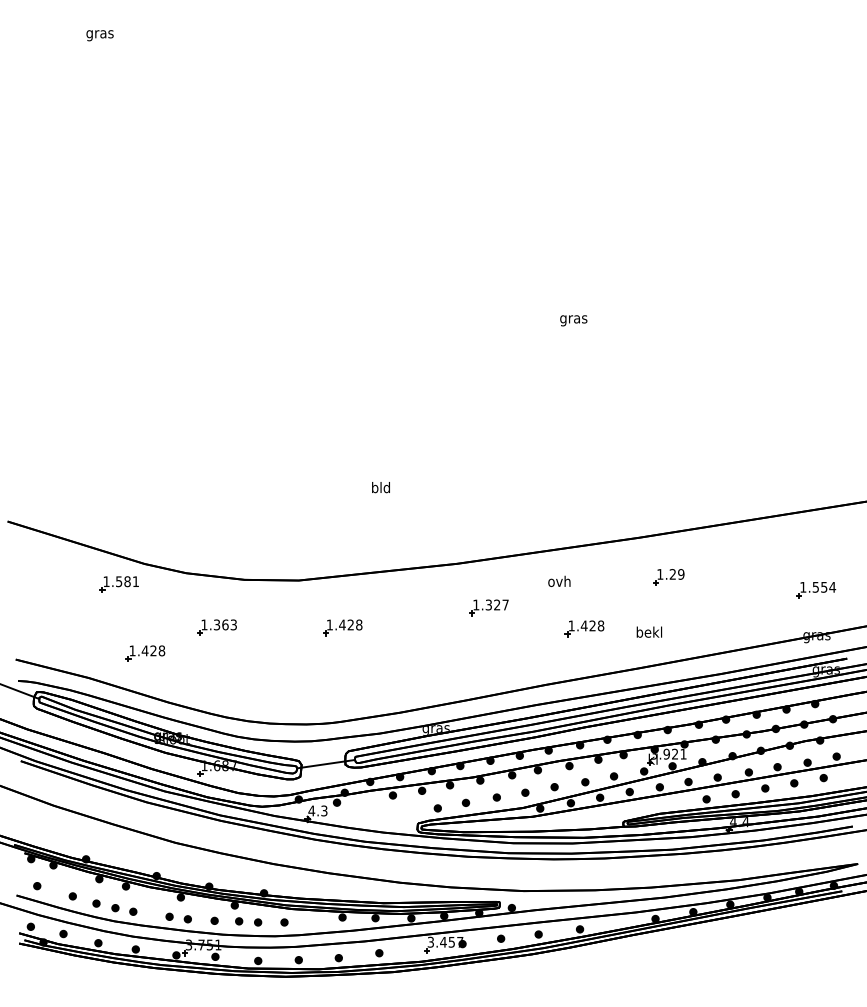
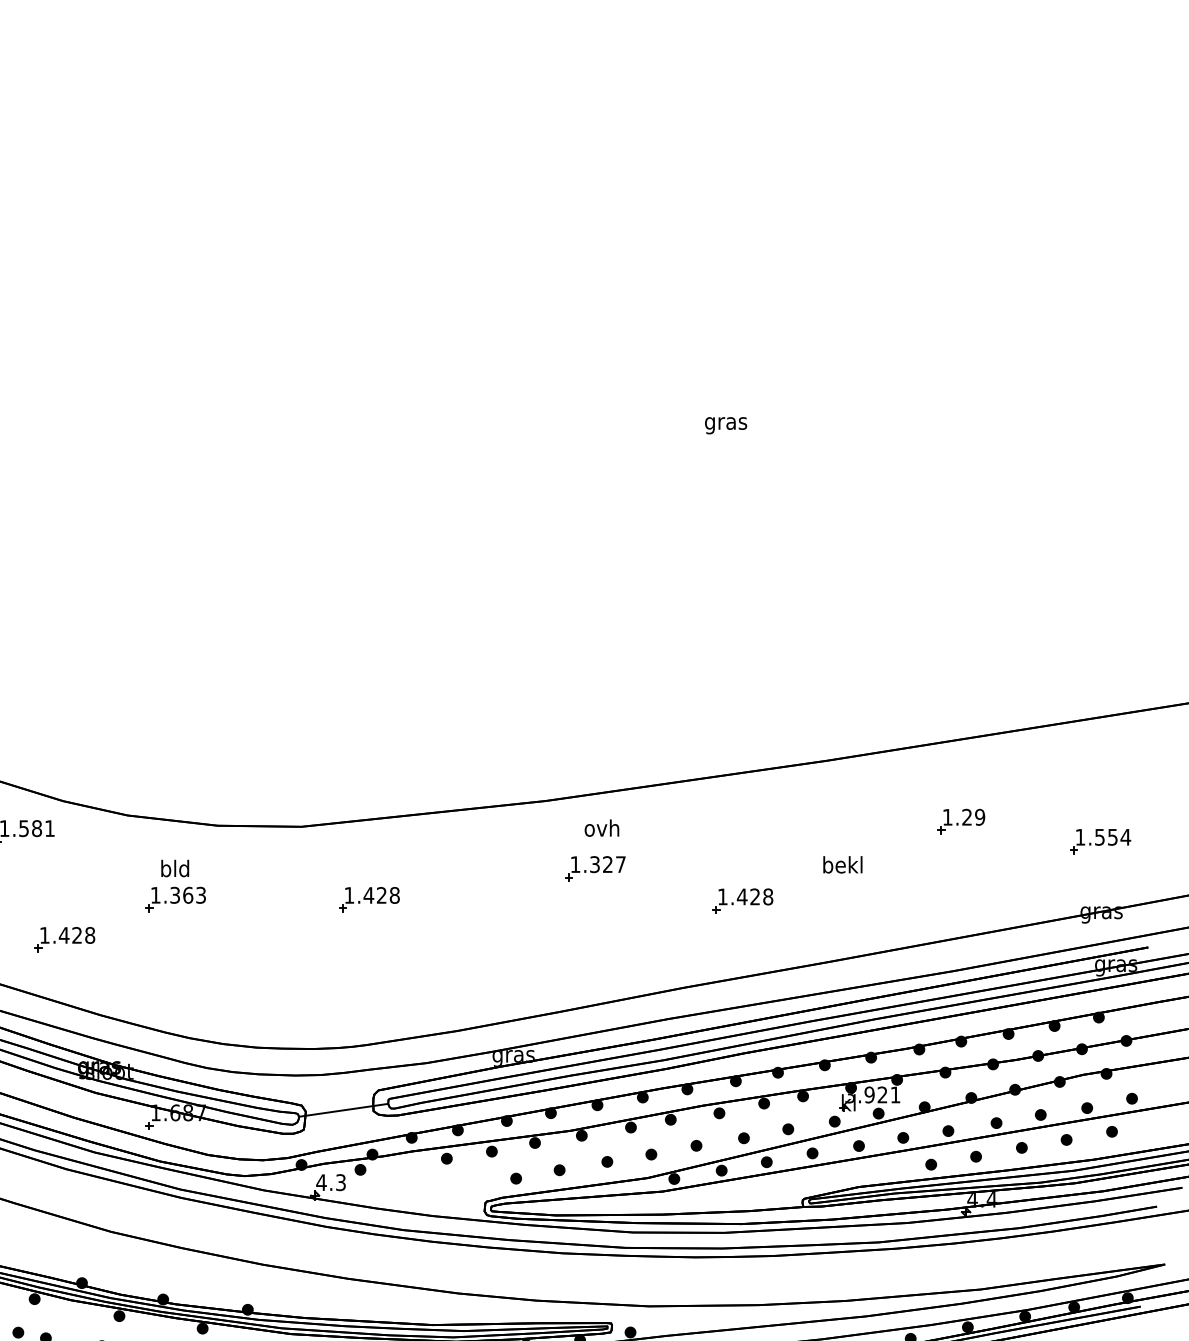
text: (380, 487) -> (174, 868), moved
part: (668, 577) -> (960, 822), moved
text: (559, 580) -> (602, 826), moved
text: (649, 631) -> (843, 863), moved

